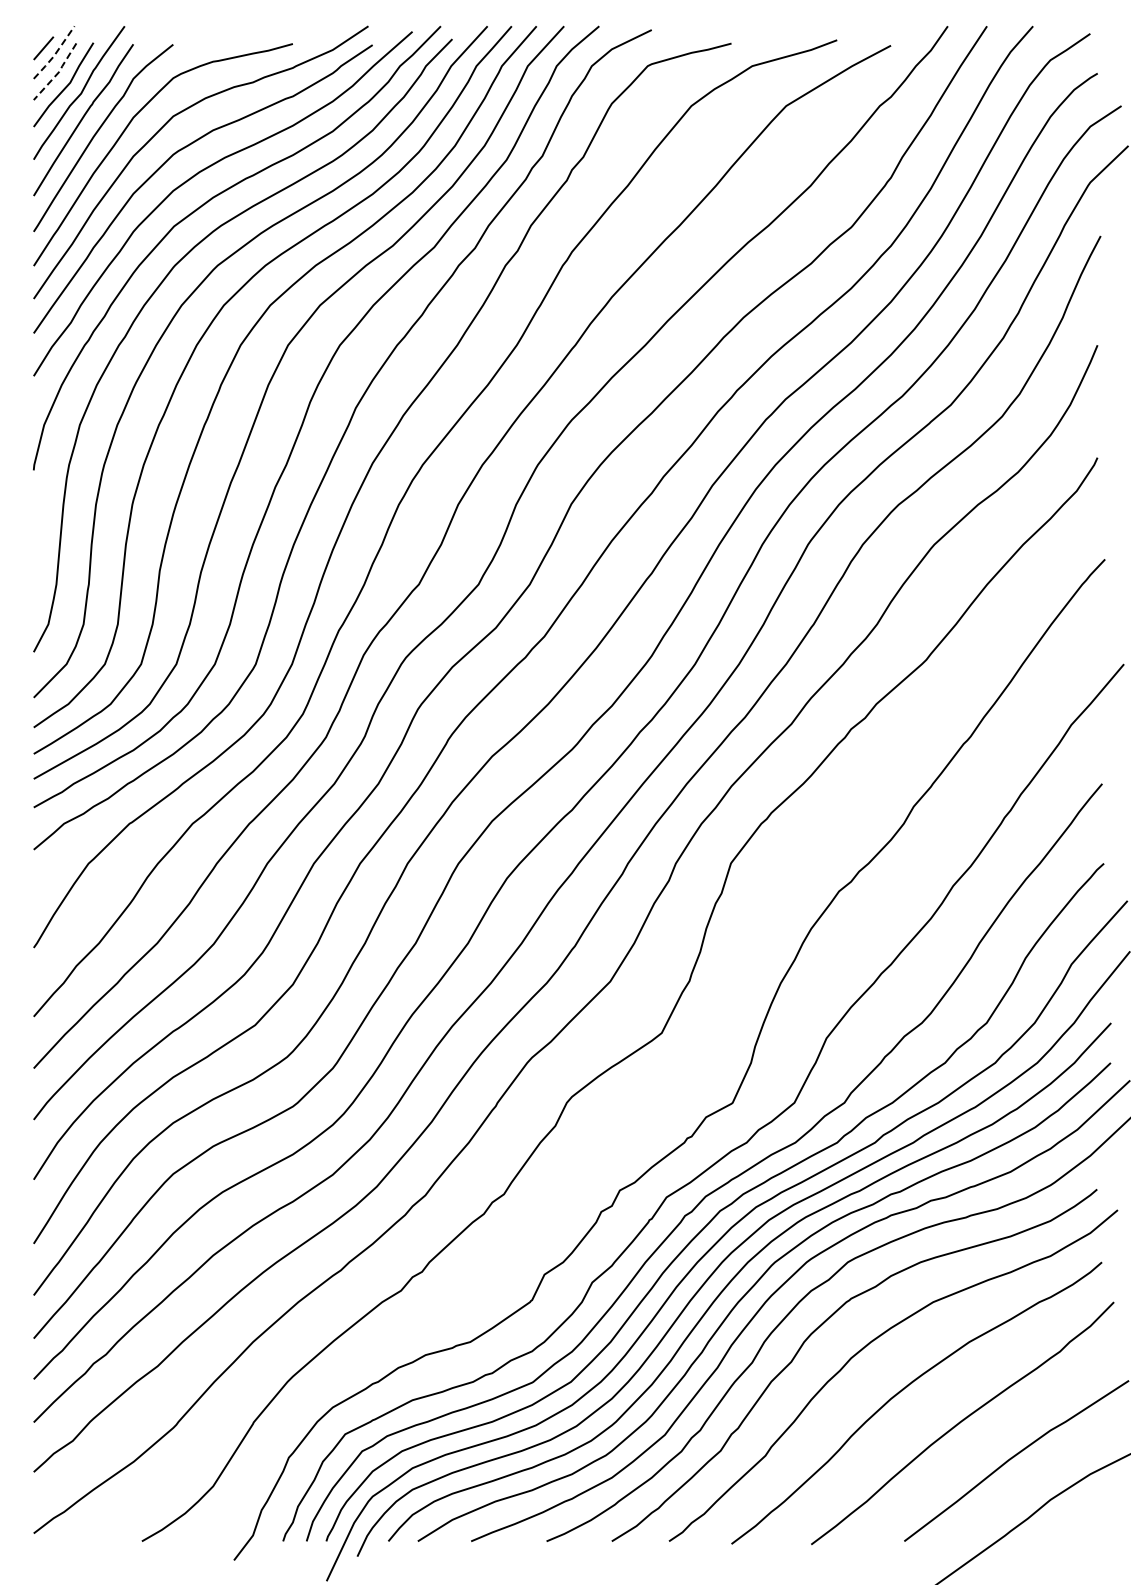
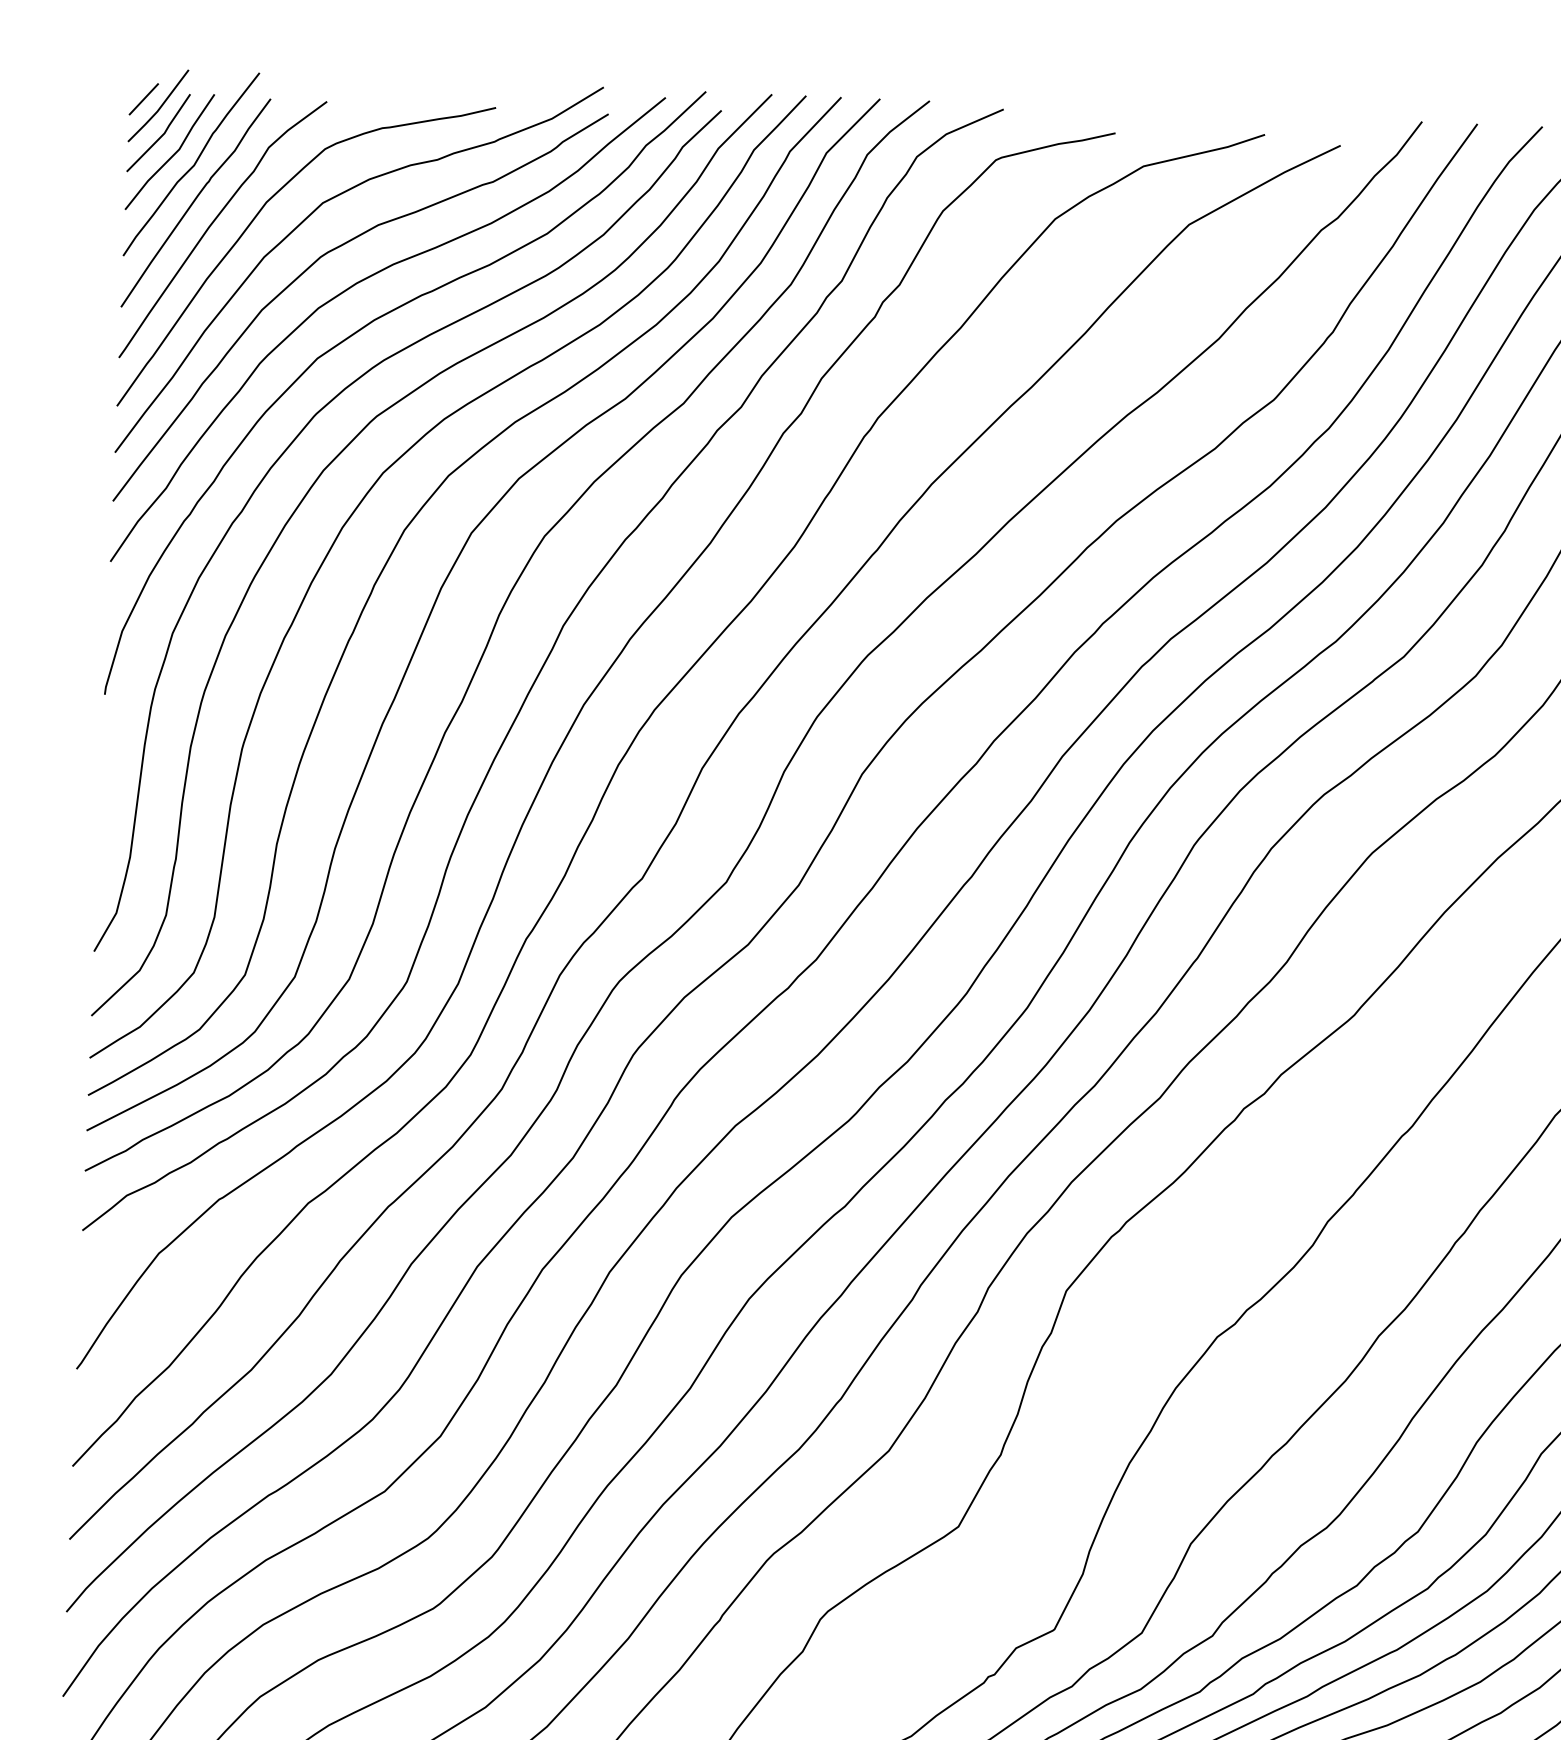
line: (54, 54) -> (158, 108), dashed -> solid
line: (58, 73) -> (163, 135), dashed -> solid

